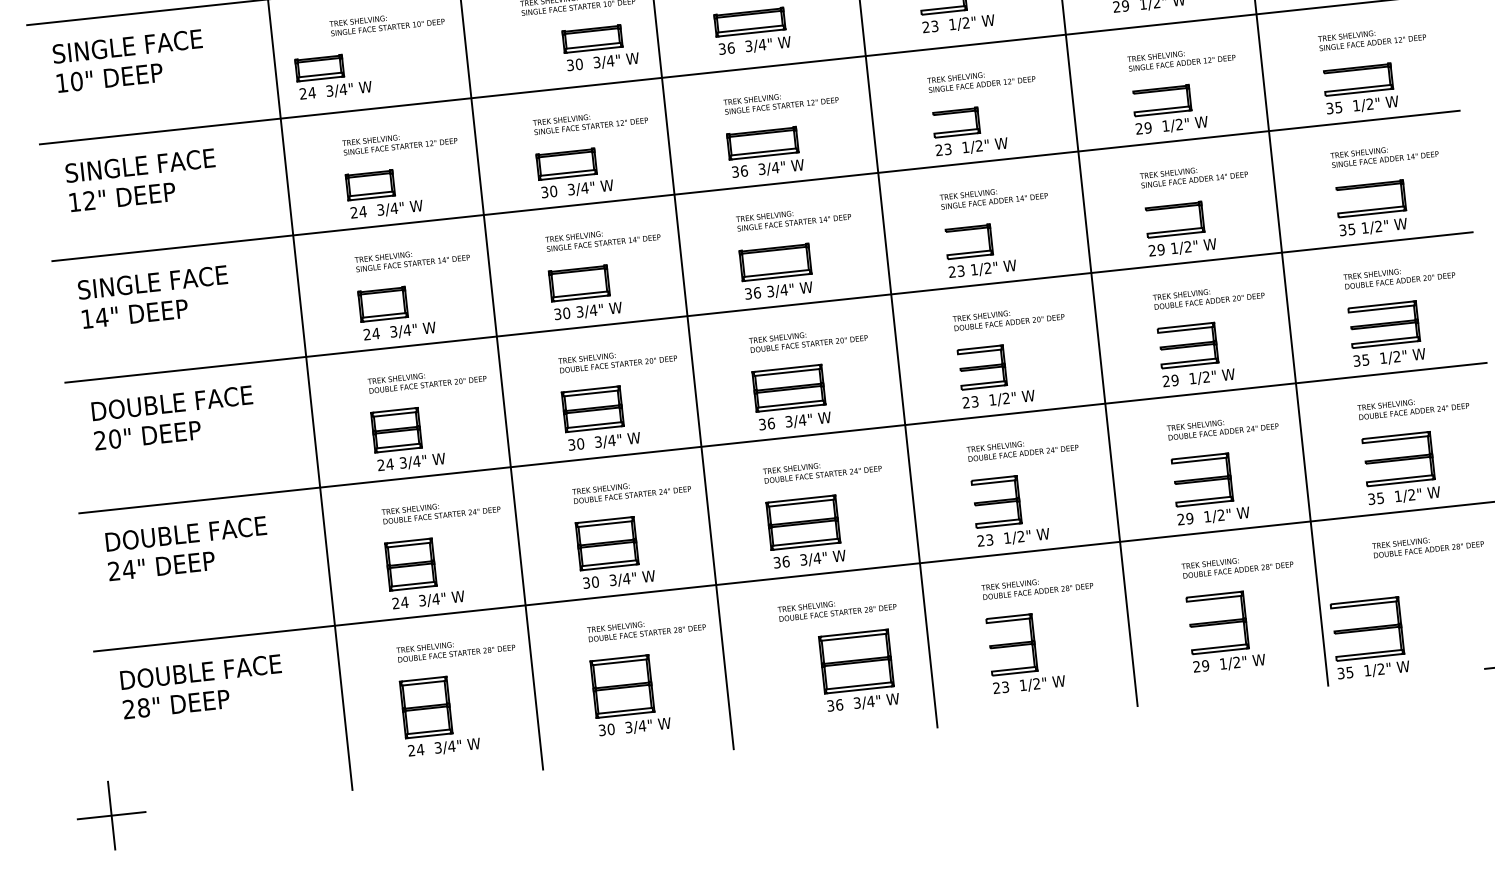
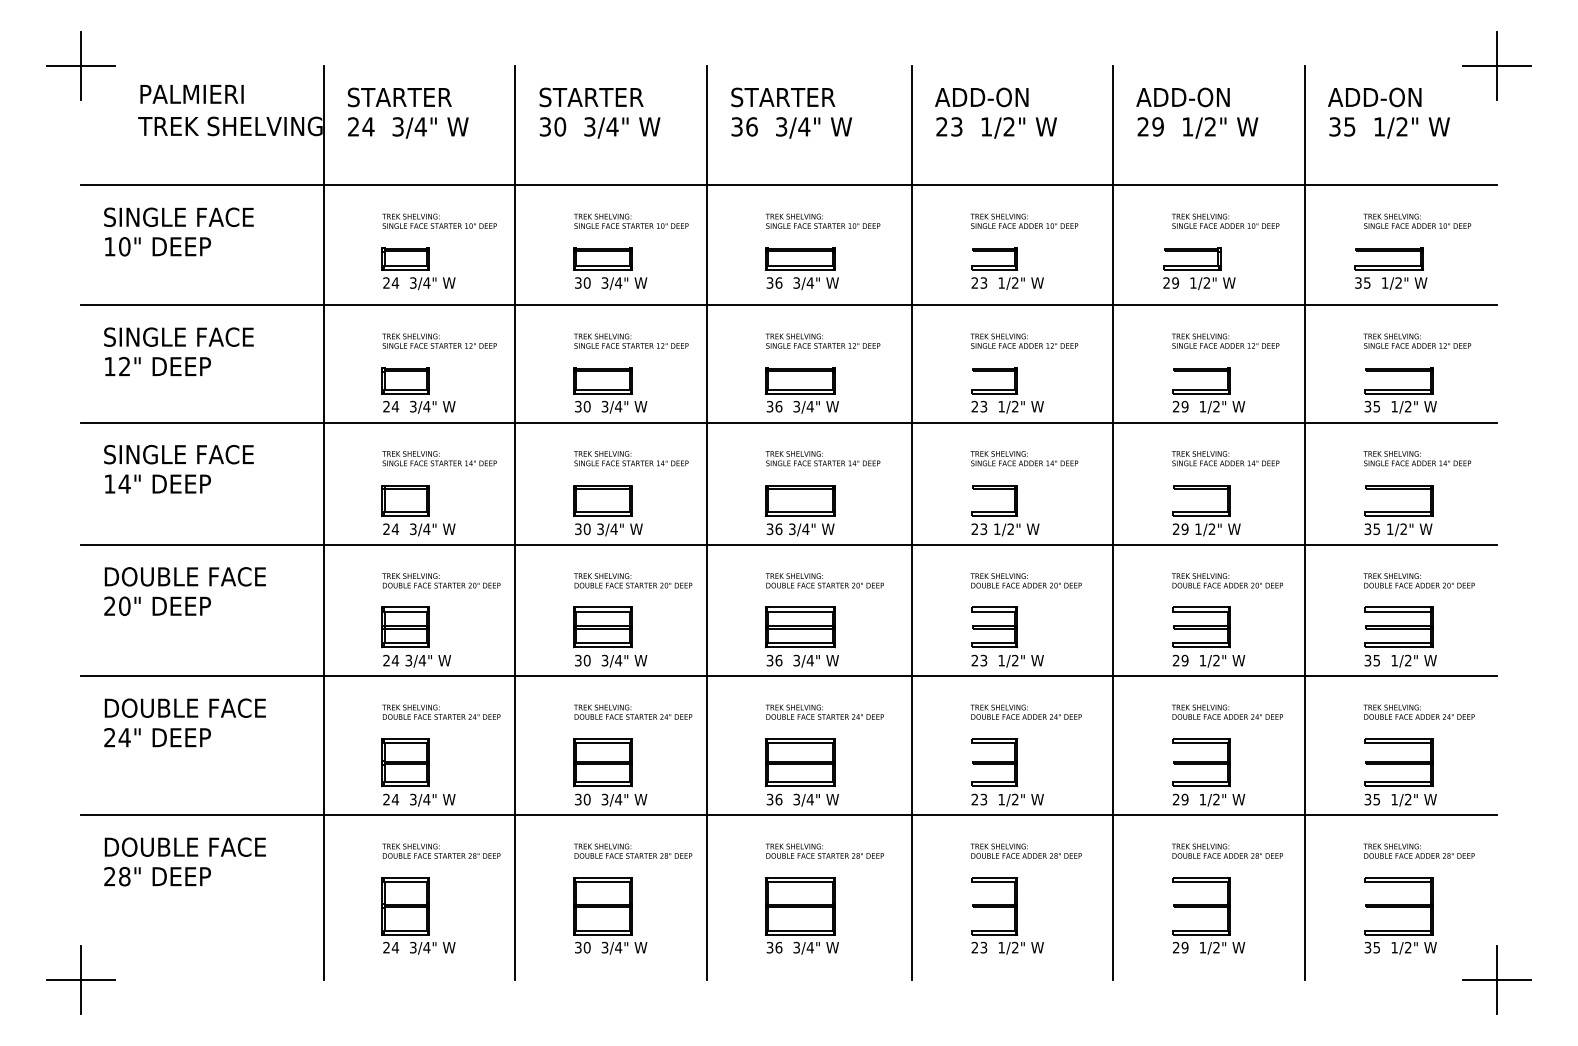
part: (600, 47) -> (610, 268), moved
part: (333, 75) -> (418, 268), moved
part: (1369, 630) -> (1400, 907), moved
part: (858, 670) -> (801, 915), moved

